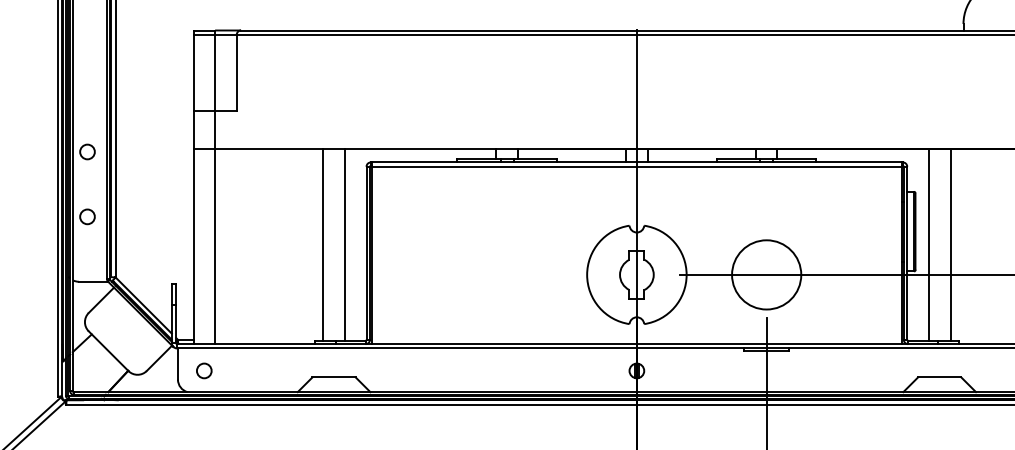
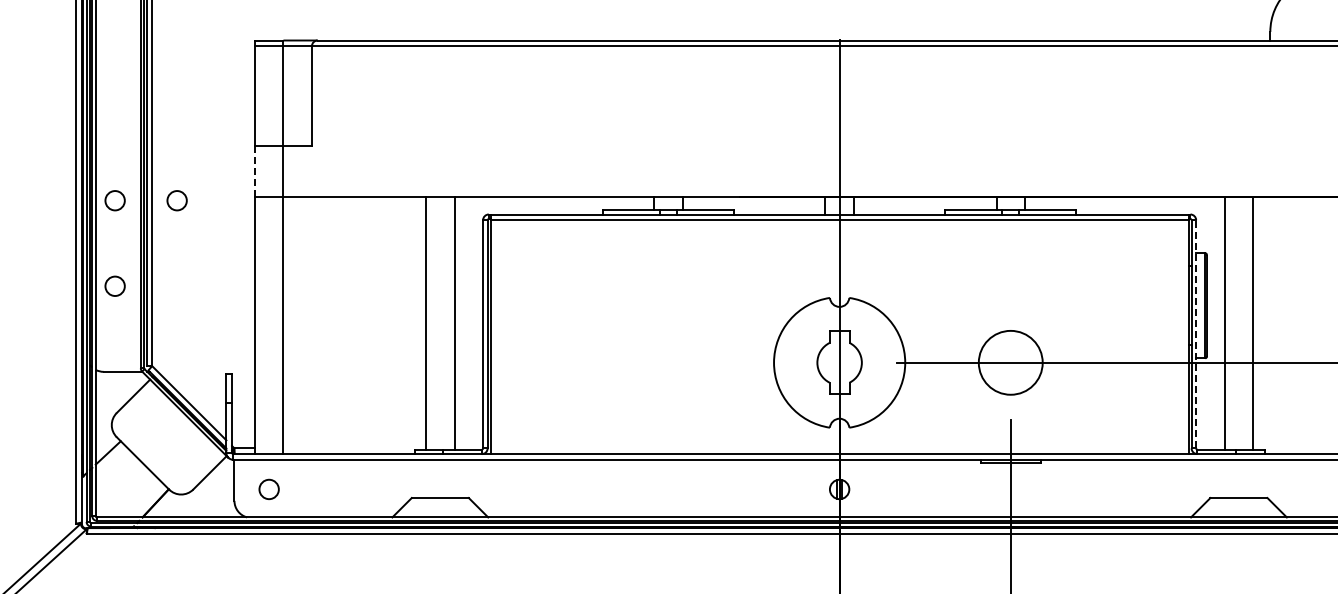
line: (193, 129) -> (254, 171), solid -> dashed
circle: (134, 151) -> (176, 200), added
line: (907, 252) -> (1196, 333), solid -> dashed
circle: (766, 274) -> (1010, 362), size x0.7

